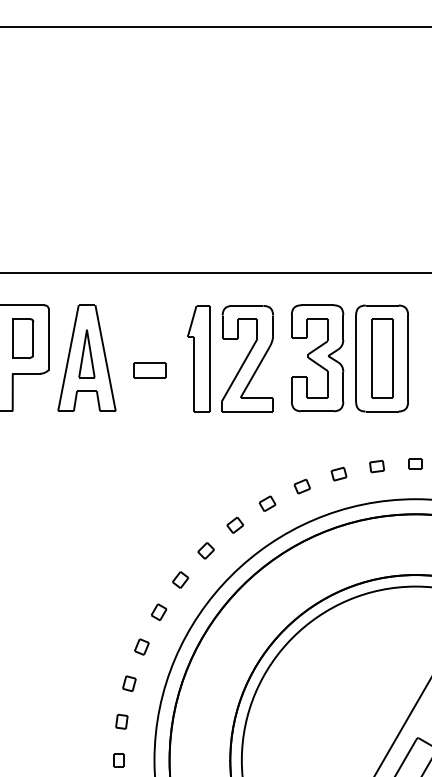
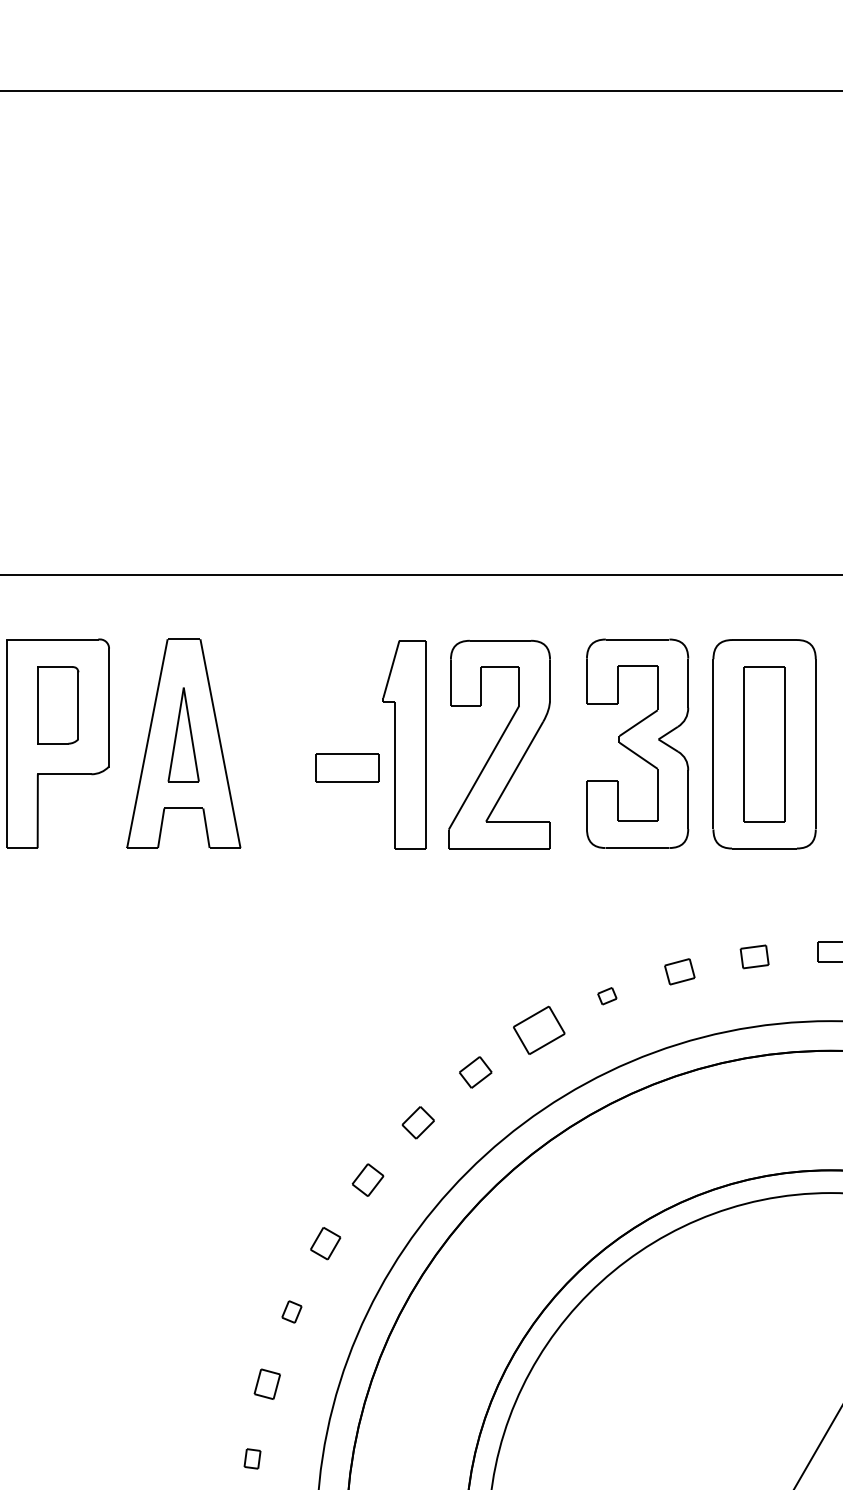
part: (149, 370) -> (346, 767), moved
part: (301, 486) -> (605, 996), size x0.6
part: (267, 503) -> (539, 1029), size x1.6
part: (141, 646) -> (291, 1310), size x0.7
part: (121, 721) -> (251, 1458), size x0.7

